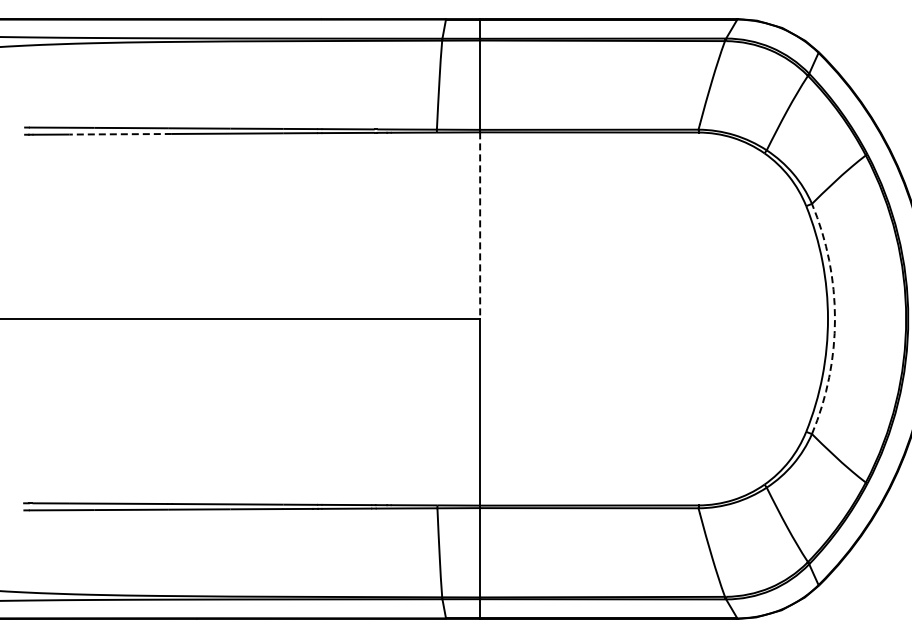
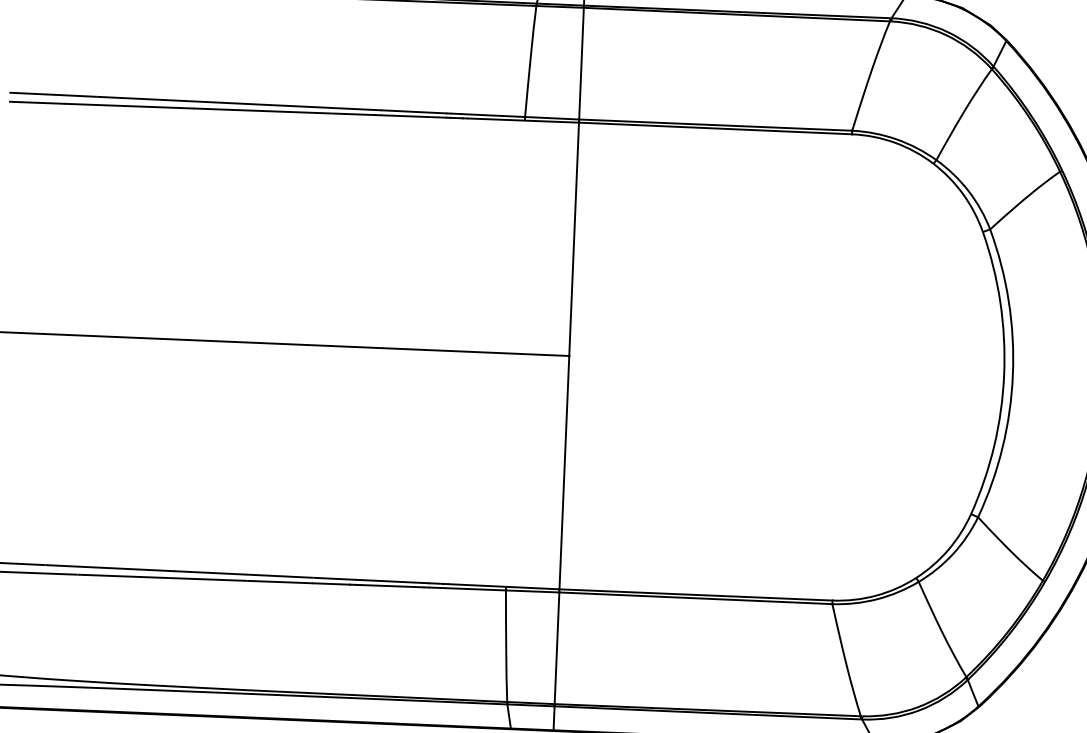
line: (120, 134) -> (129, 106), dashed -> solid
line: (480, 226) -> (574, 240), dashed -> solid
arc: (834, 319) -> (1012, 375), dashed -> solid

